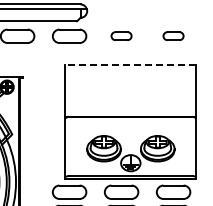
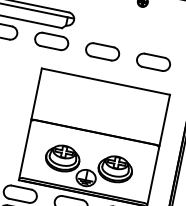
part: (121, 35) -> (102, 51), size x1.67
part: (173, 35) -> (153, 61), size x1.67
line: (130, 64) -> (105, 81), dashed -> solid

